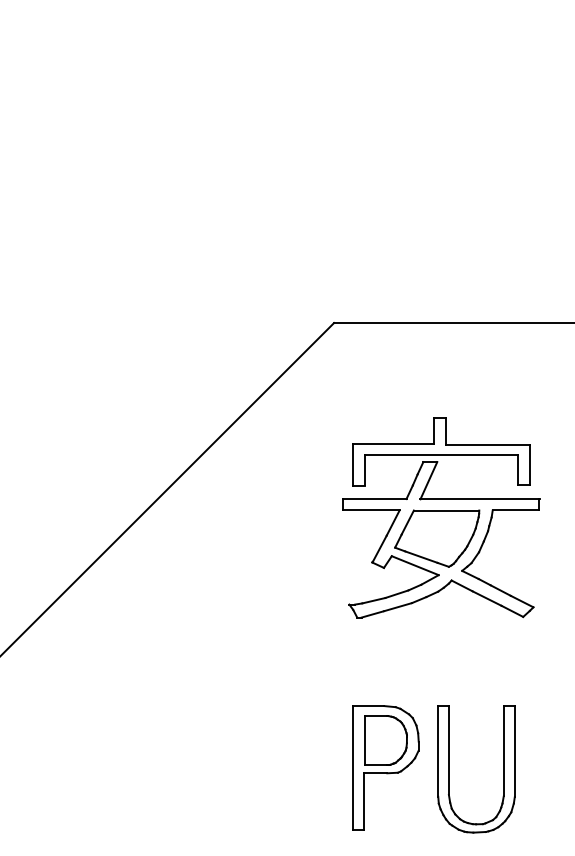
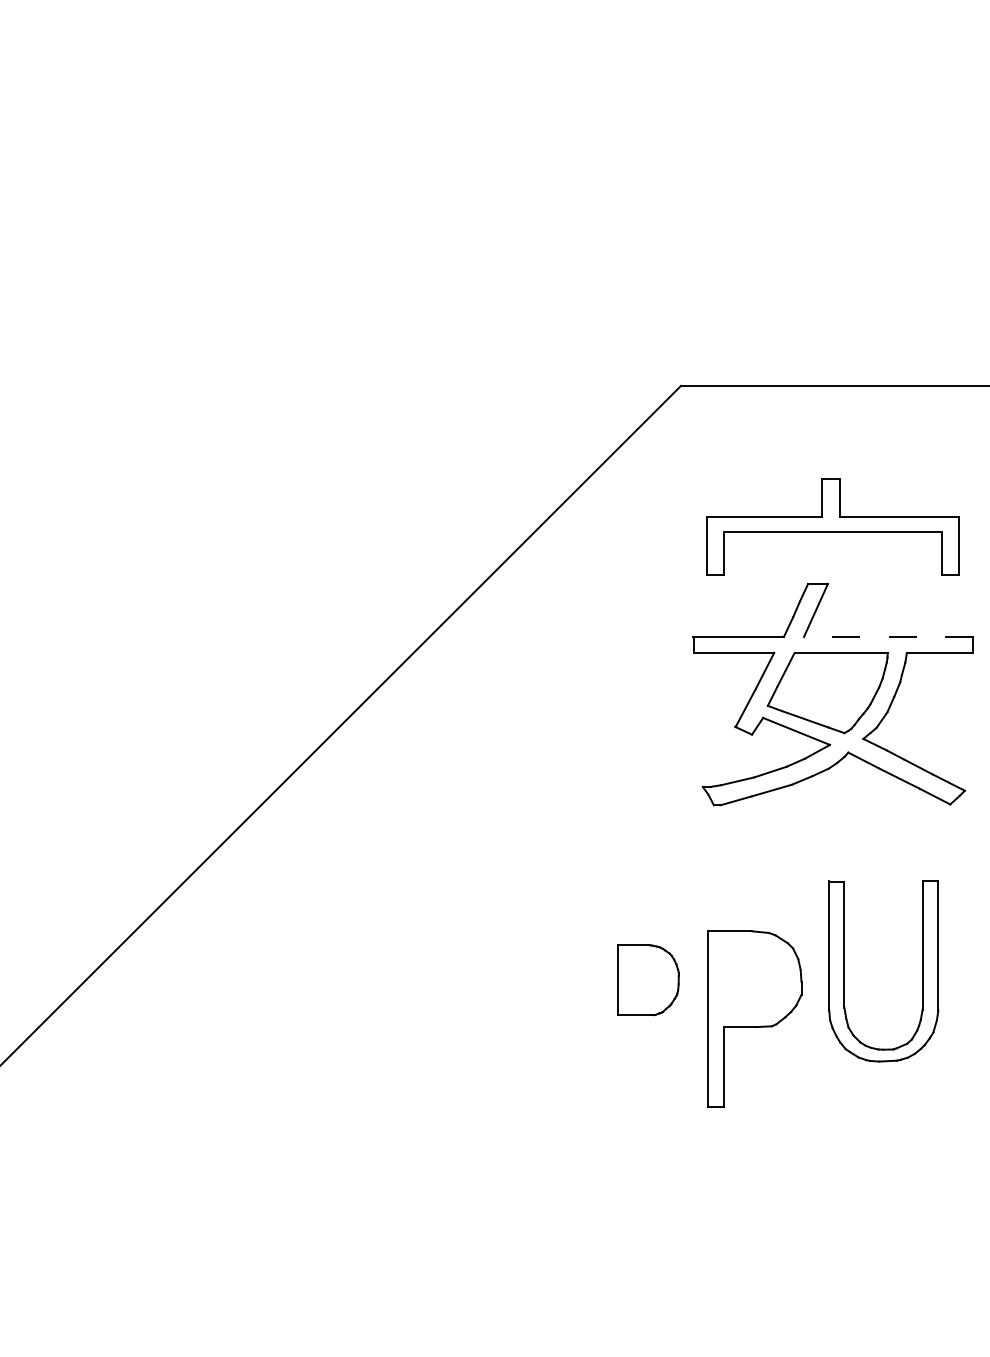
part: (441, 451) -> (832, 526), moved
line: (479, 498) -> (888, 636), solid -> dashed
part: (385, 740) -> (648, 980), moved
part: (448, 769) -> (844, 971), moved

